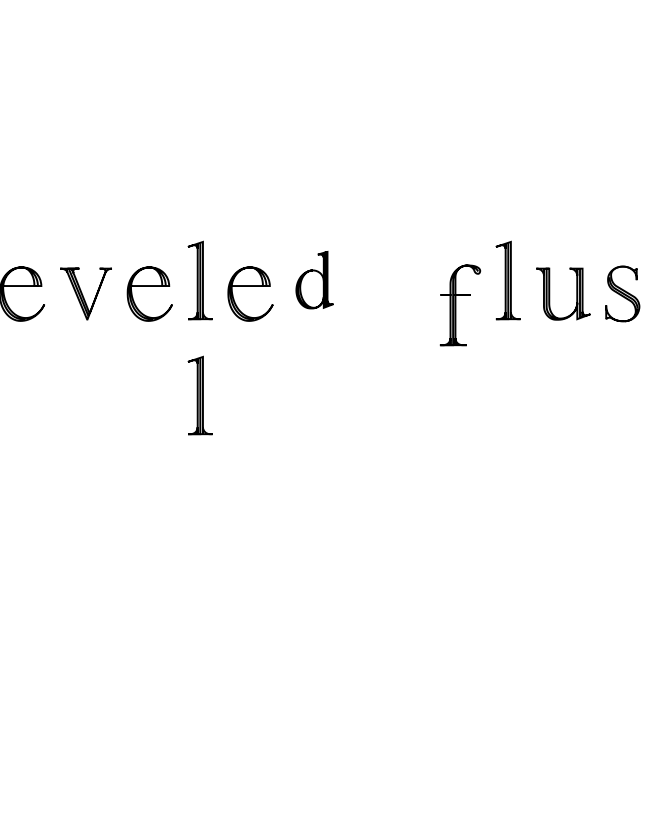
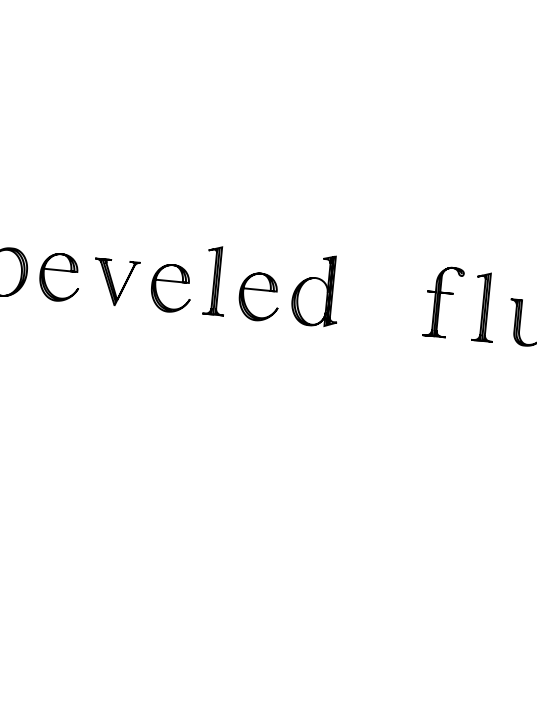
part: (314, 279) -> (316, 289), size x1.43
curve: (456, 305) -> (440, 301), moved
part: (199, 395) -> (205, 381), removed

